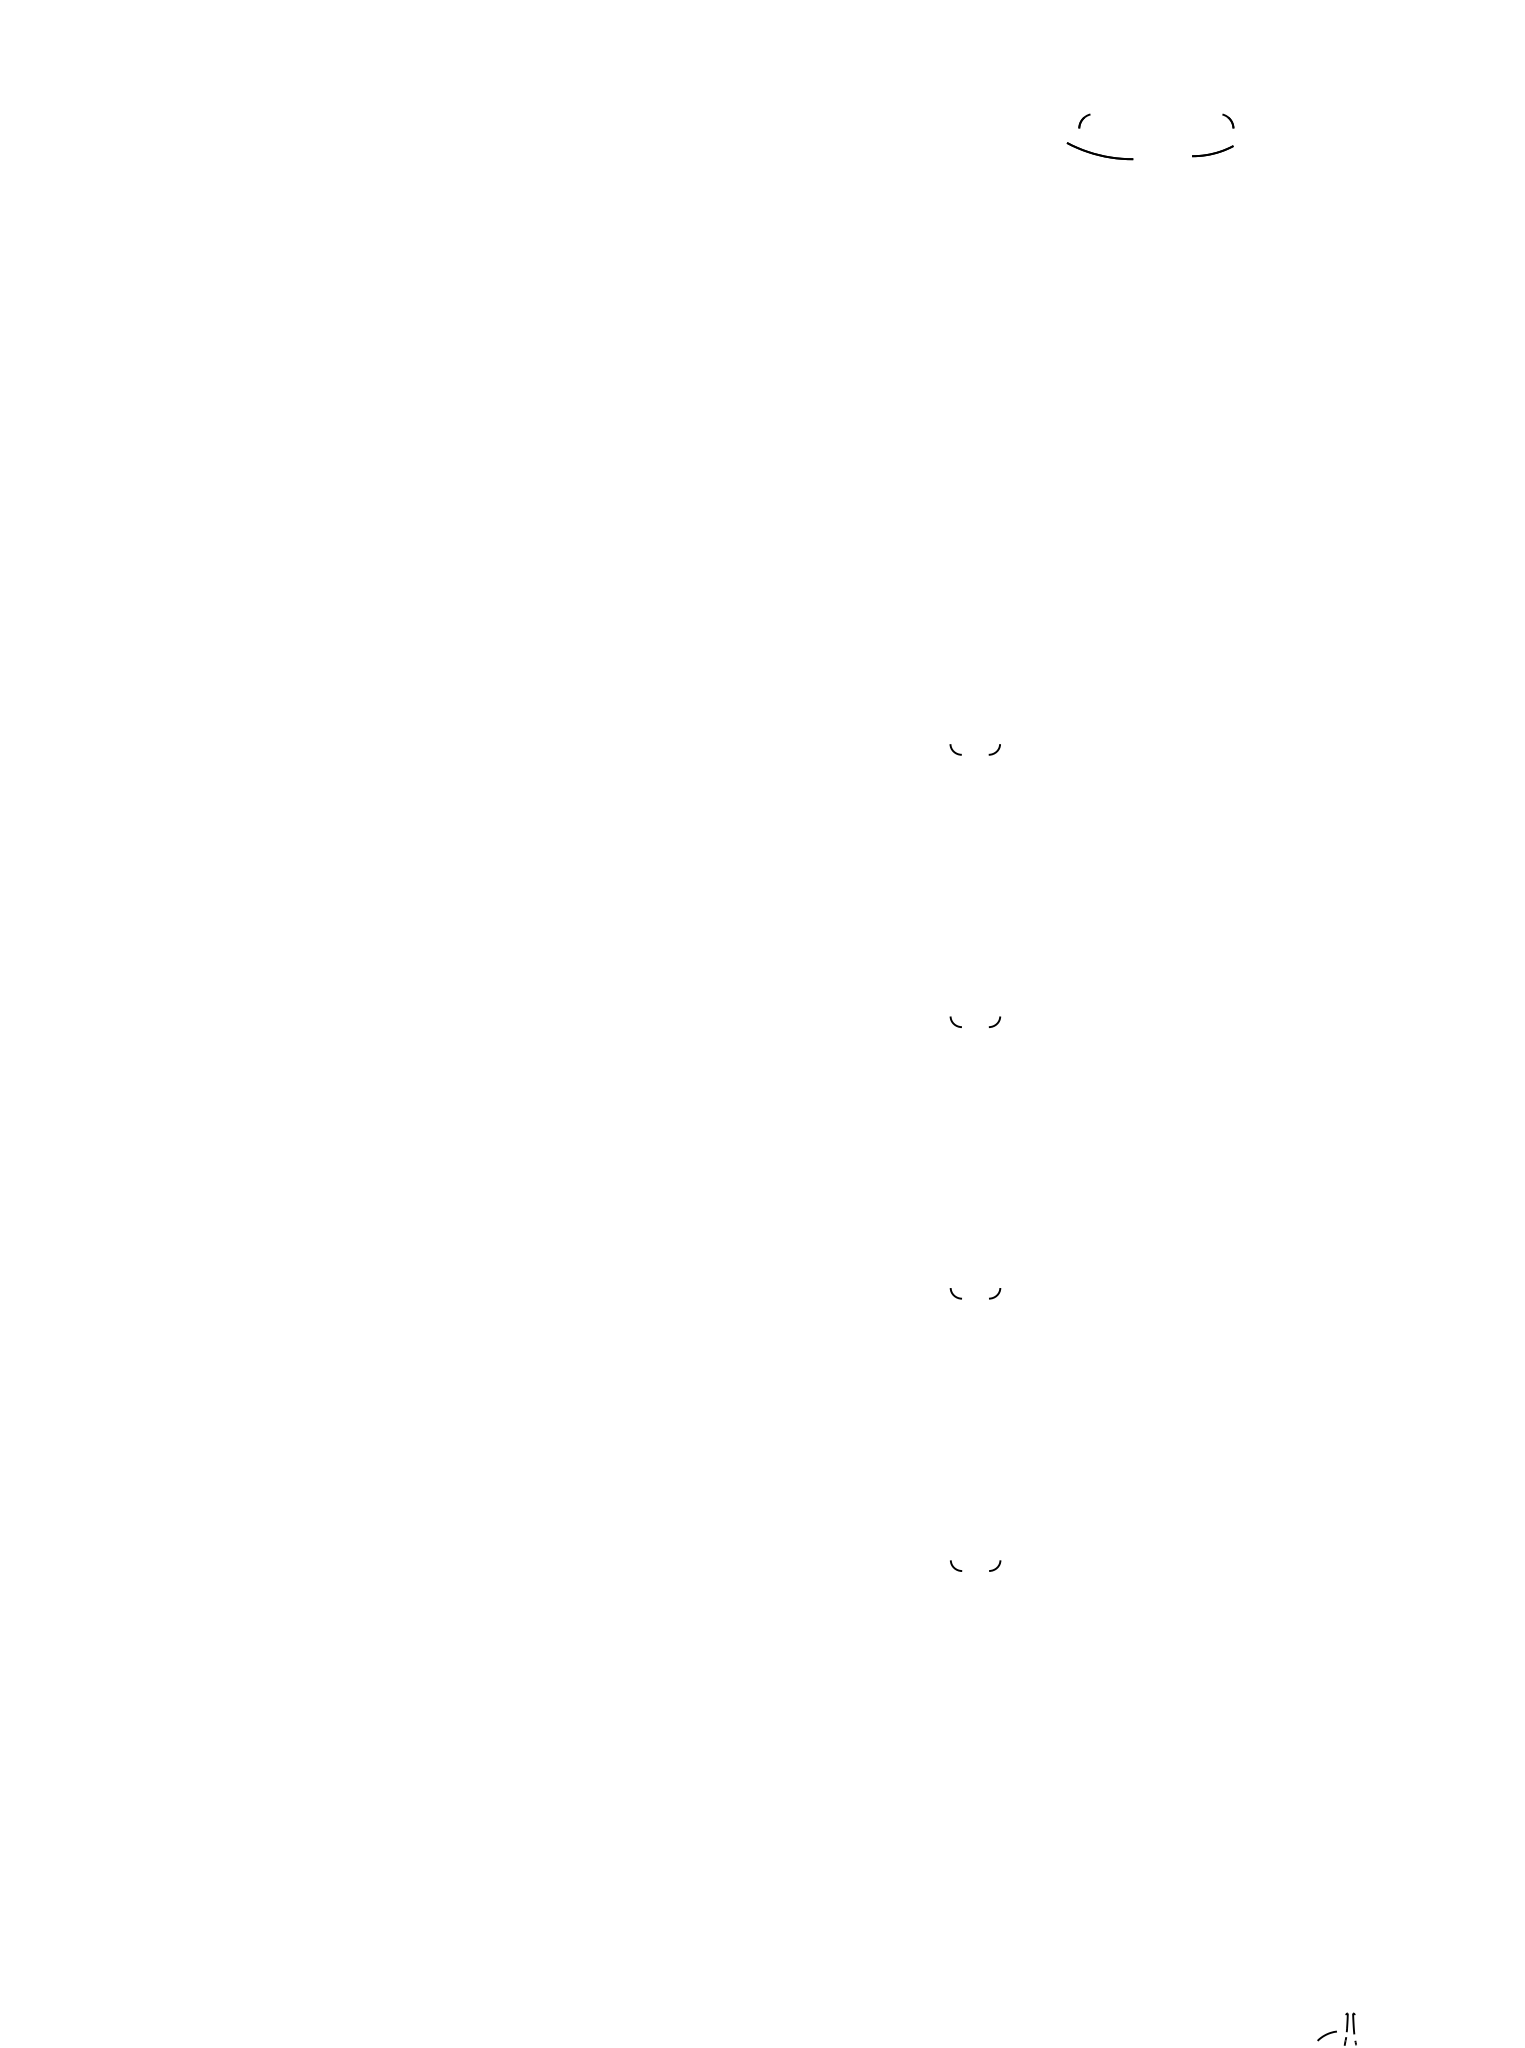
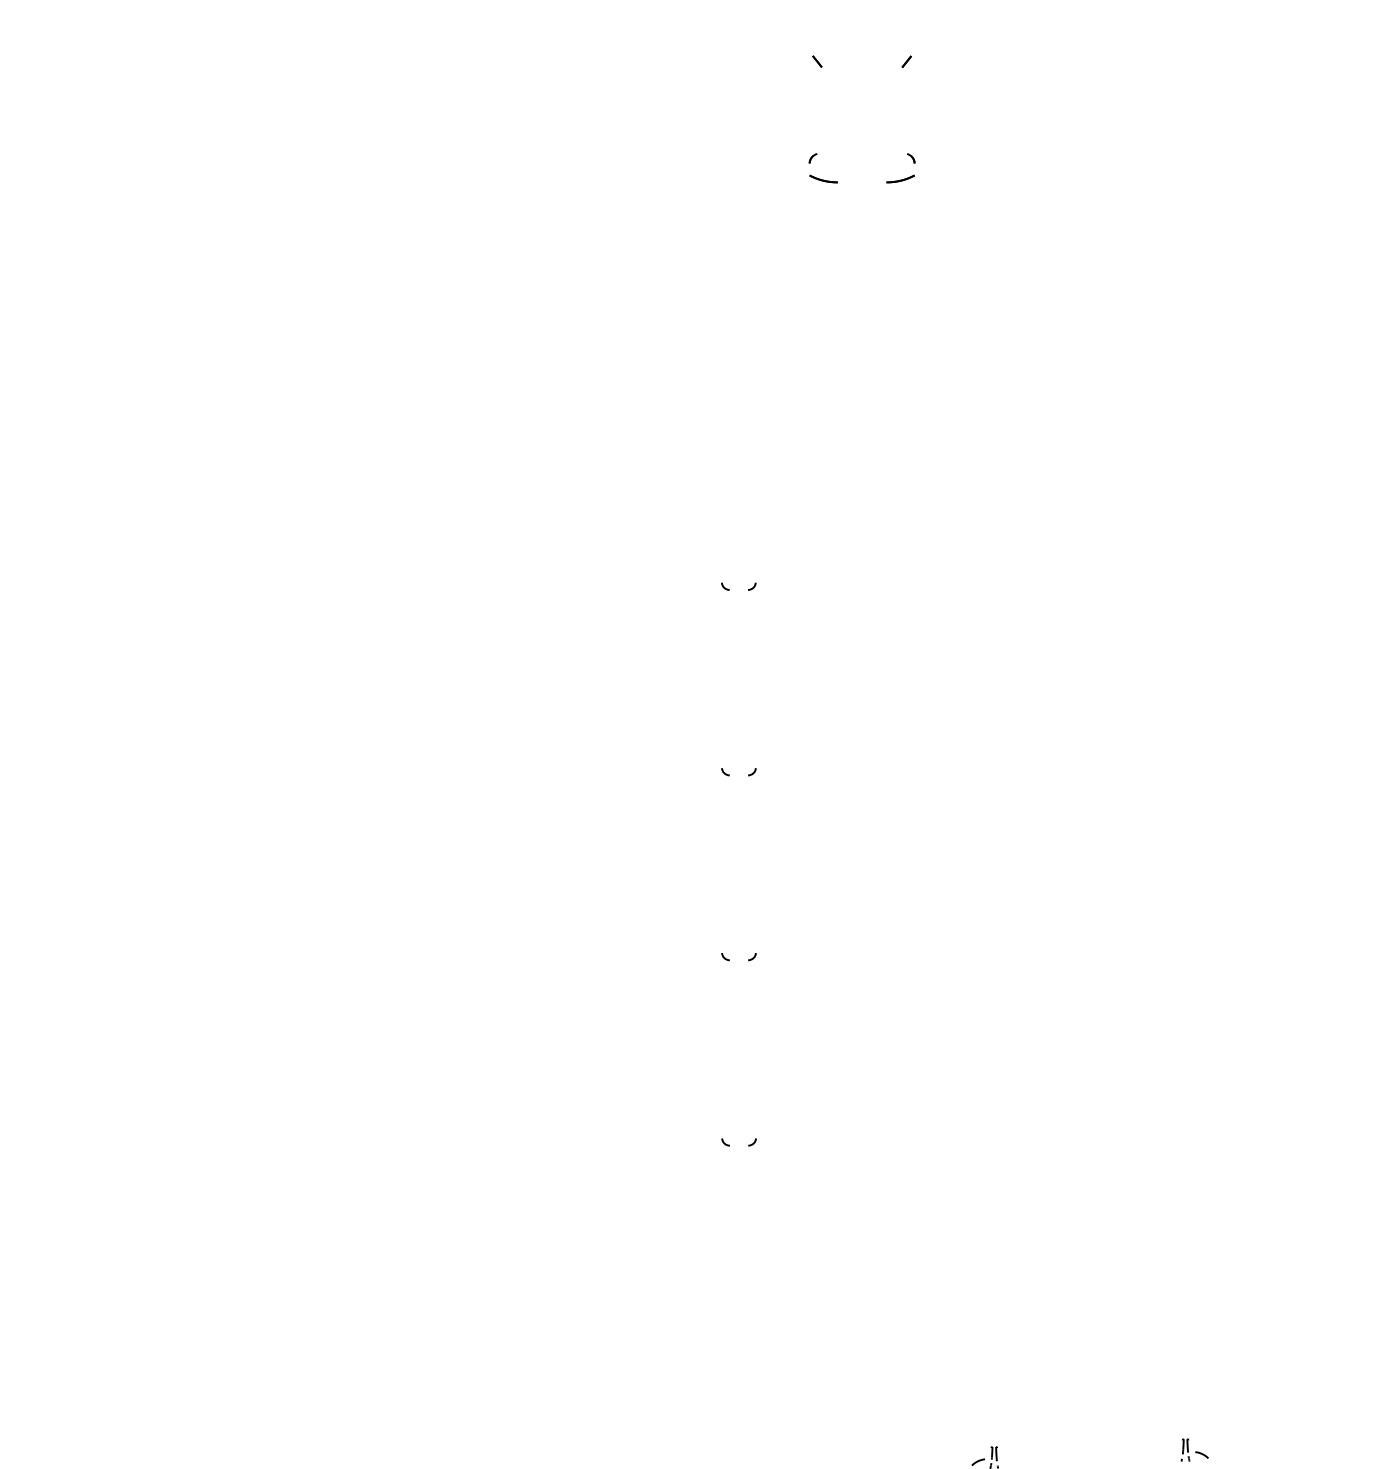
part: (1099, 150) -> (823, 178), size x0.62

